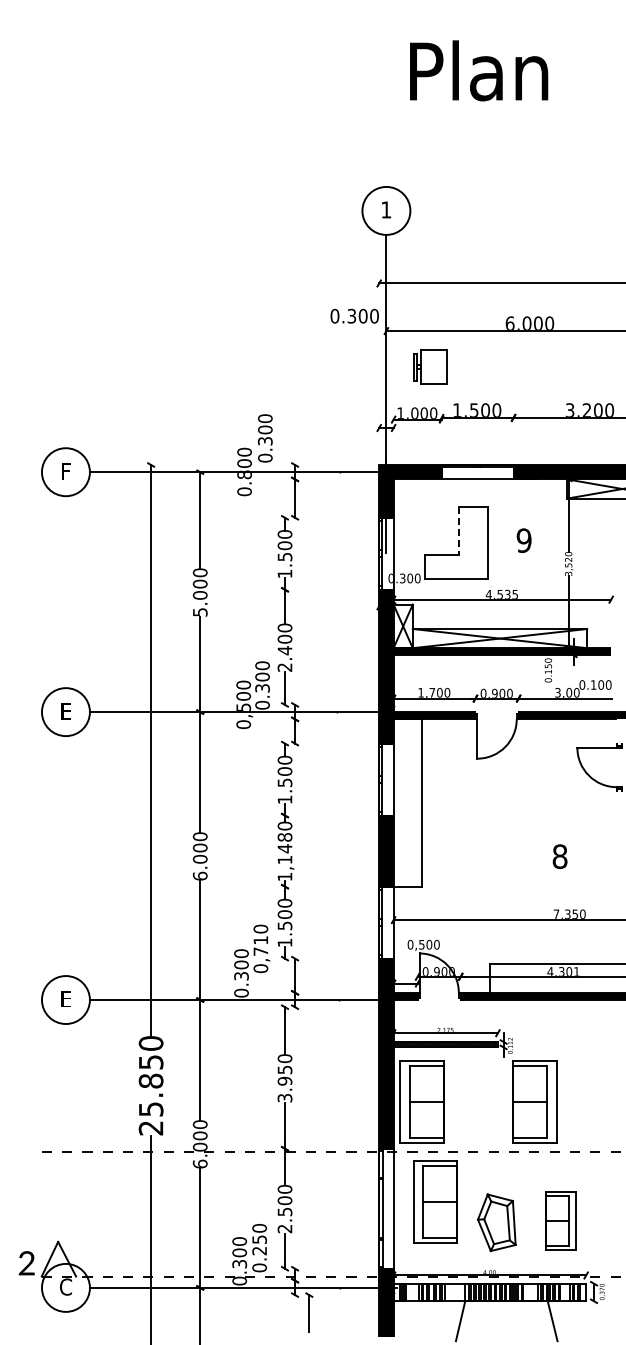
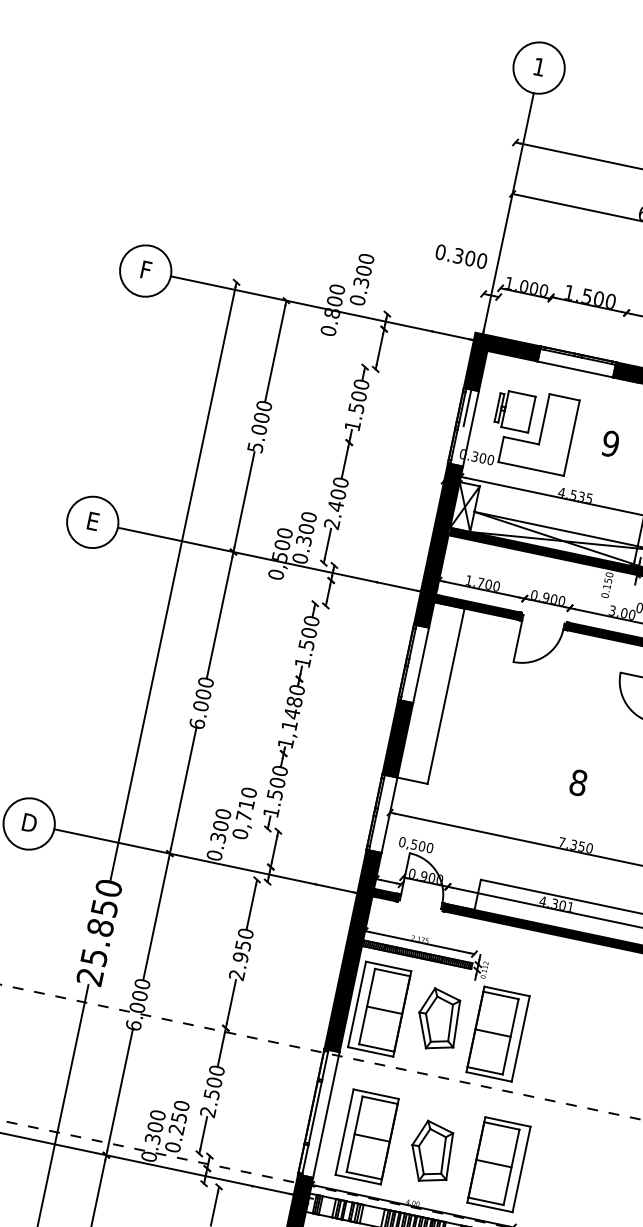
text: (354, 315) -> (461, 255), moved
part: (430, 366) -> (515, 410), moved
line: (458, 530) -> (544, 418), dashed -> solid
text: (66, 998) -> (30, 822), E -> D
text: (285, 1098) -> (237, 975), 3.950 -> 2.950
part: (477, 1100) -> (438, 1020), added
part: (435, 1201) -> (367, 1136), moved
part: (560, 1220) -> (498, 1164), size x1.43

